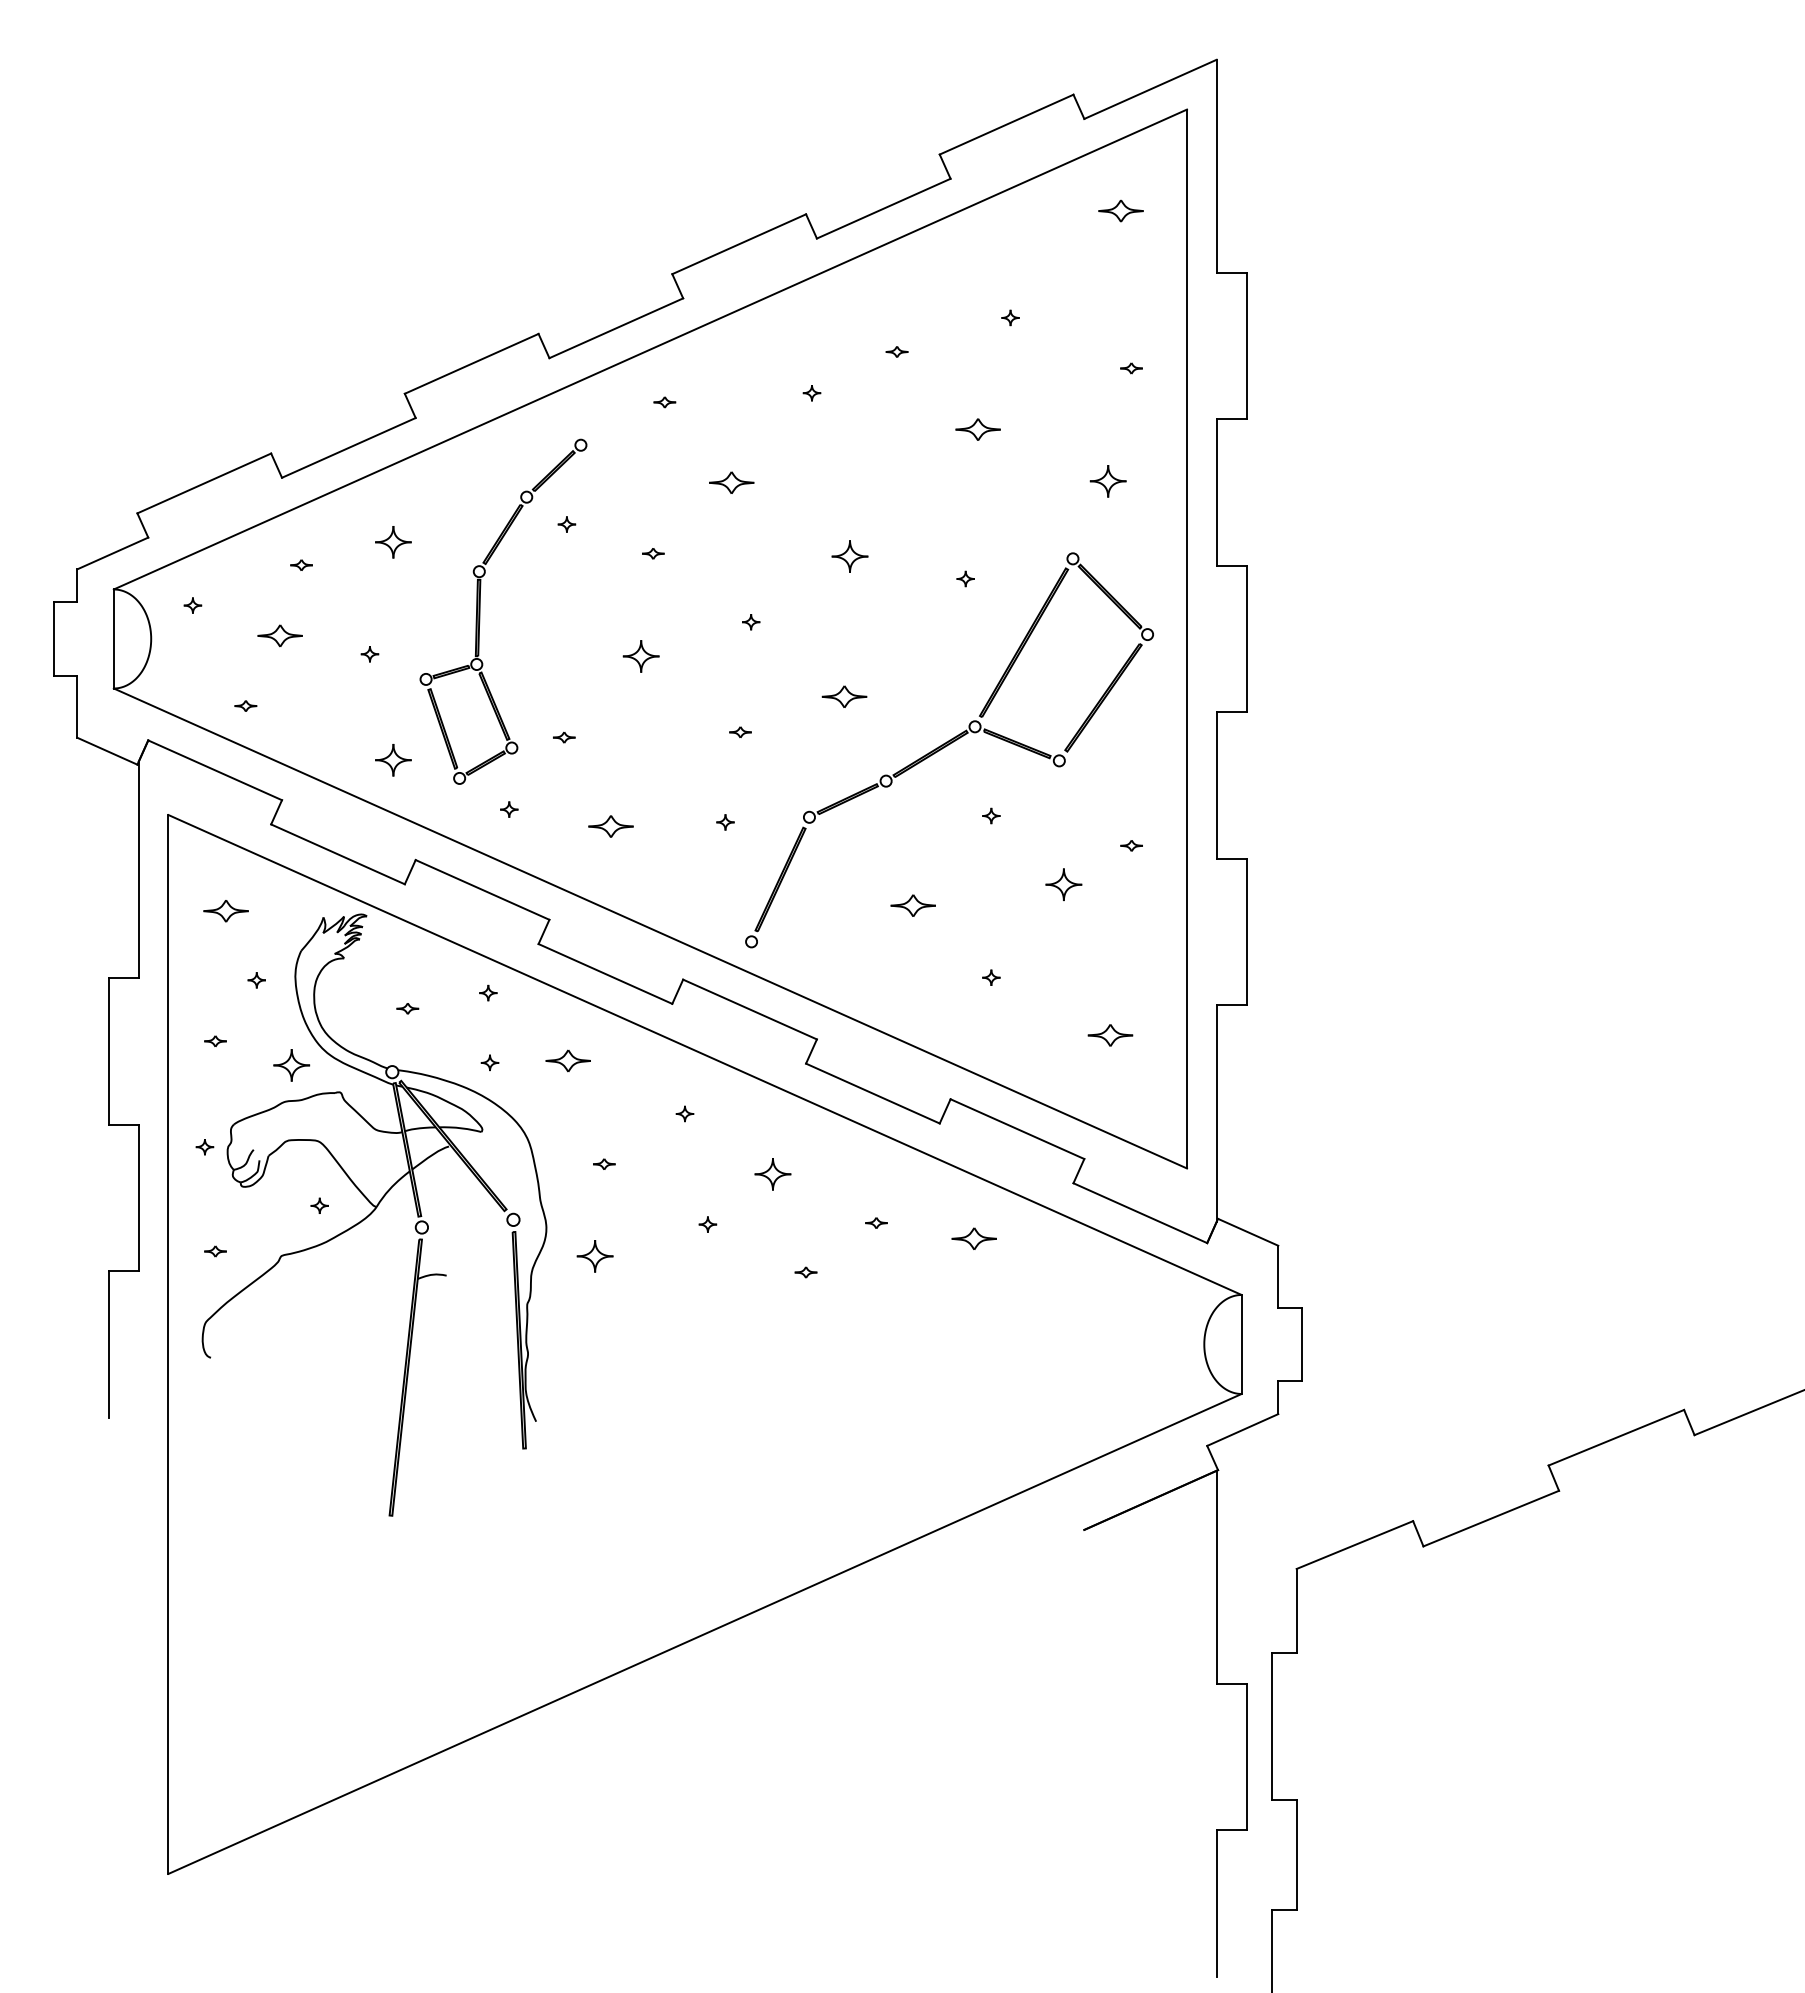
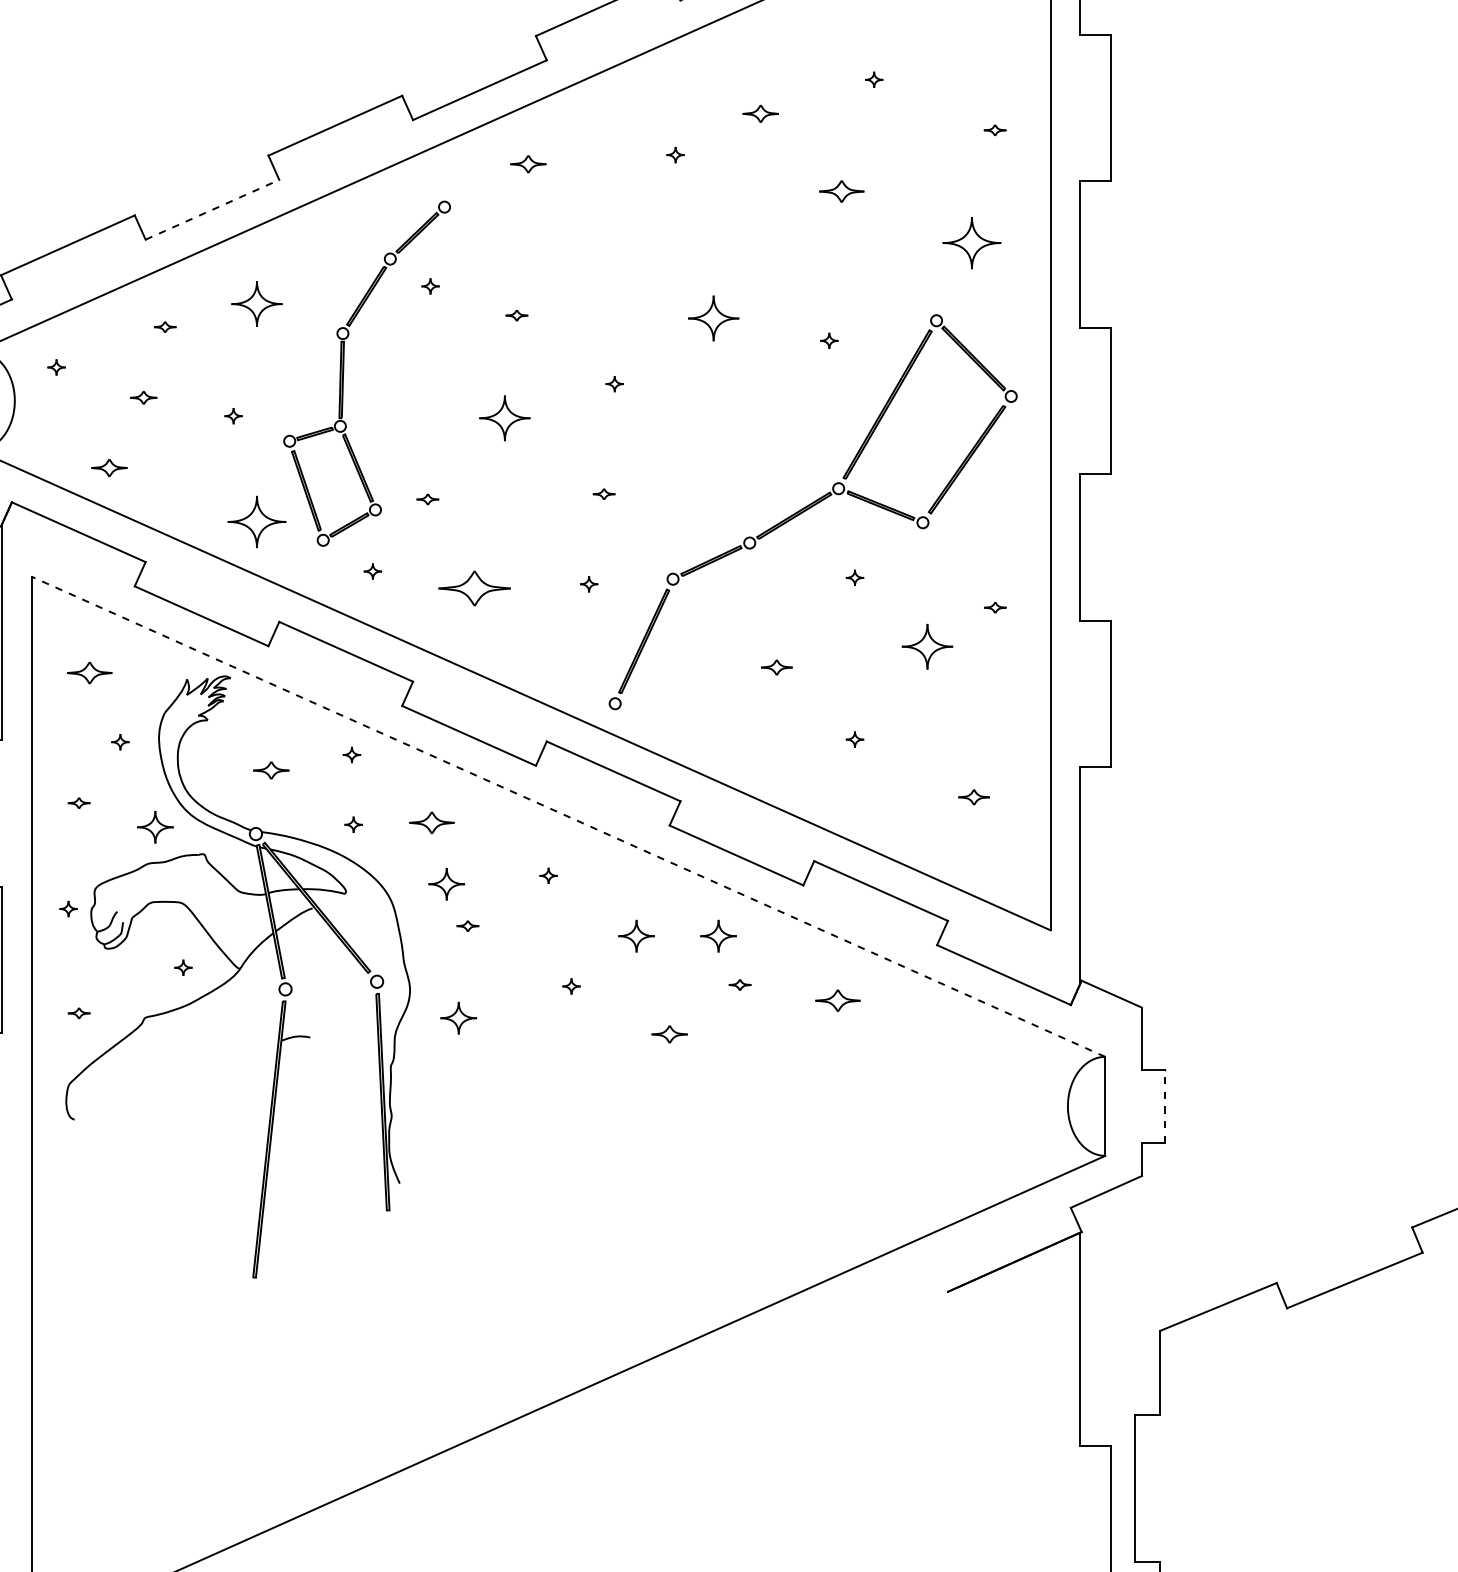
part: (896, 351) -> (760, 113), size x1.6
part: (664, 402) -> (528, 164), size x1.6
line: (349, 447) -> (213, 209), solid -> dashed
part: (1107, 481) -> (971, 243), size x1.6
part: (731, 482) -> (595, 244), removed
part: (393, 542) -> (257, 304), size x1.4
part: (849, 556) -> (713, 318), size x1.4
part: (279, 635) -> (143, 397), size x0.6
part: (640, 656) -> (504, 418), size x1.4
part: (844, 696) -> (708, 458), removed
part: (245, 705) -> (109, 467), size x1.6
part: (393, 760) -> (257, 522), size x1.6
part: (610, 826) -> (474, 588), size x1.6
part: (1063, 884) -> (927, 646), size x1.4
part: (912, 905) -> (776, 667), size x0.7
part: (407, 1008) -> (271, 770), size x1.6
part: (1110, 1035) -> (974, 797), size x0.7
line: (705, 1054) -> (569, 816), solid -> dashed
part: (582, 1122) -> (446, 884), added
part: (854, 1174) -> (718, 936), added
part: (805, 1272) -> (669, 1034), size x1.6
line: (1301, 1344) -> (1165, 1106), solid -> dashed

